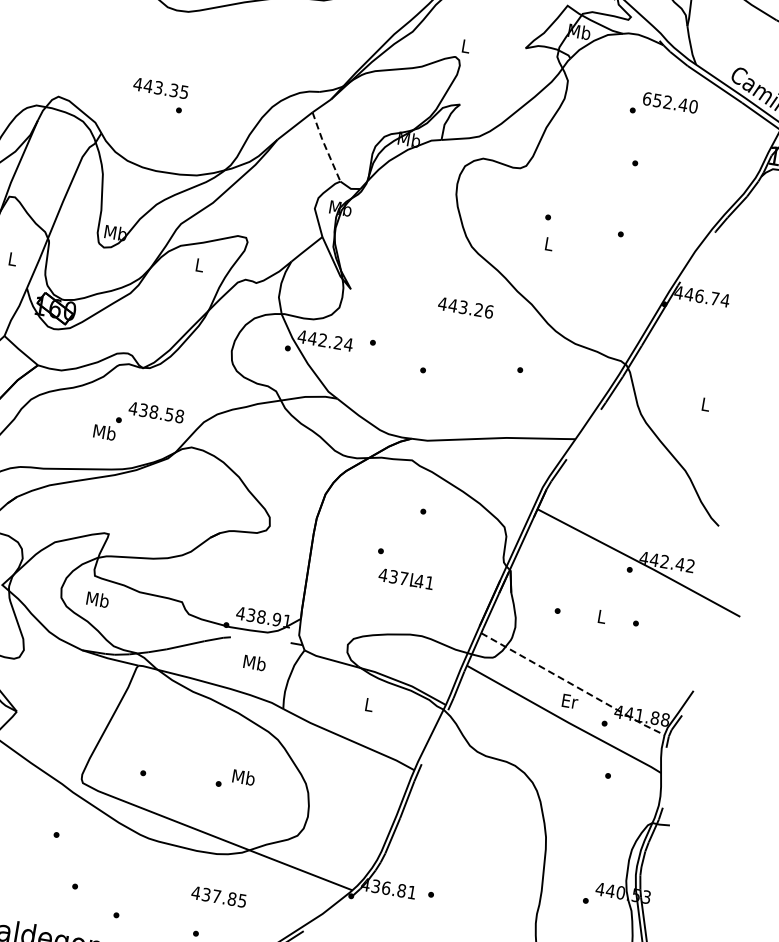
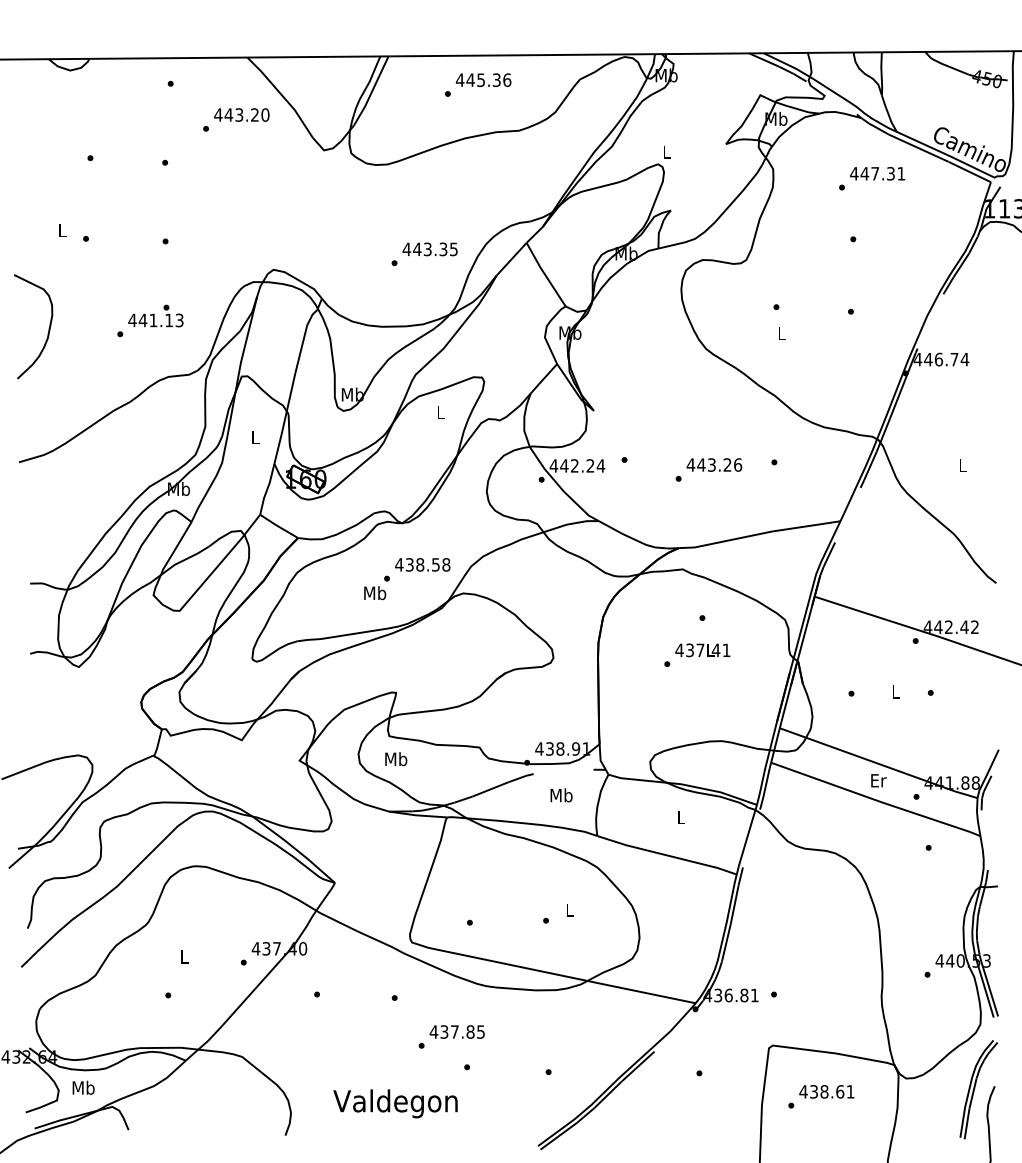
text: (160, 88) -> (429, 249), moved
text: (670, 102) -> (877, 173), 652.40 -> 447.31
line: (325, 147) -> (545, 275), dashed -> solid
text: (466, 307) -> (714, 464), moved
text: (405, 579) -> (702, 650), moved
line: (573, 685) -> (879, 764), dashed -> solid
text: (243, 777) -> (569, 910), Mb -> L
text: (218, 896) -> (456, 1031), moved

